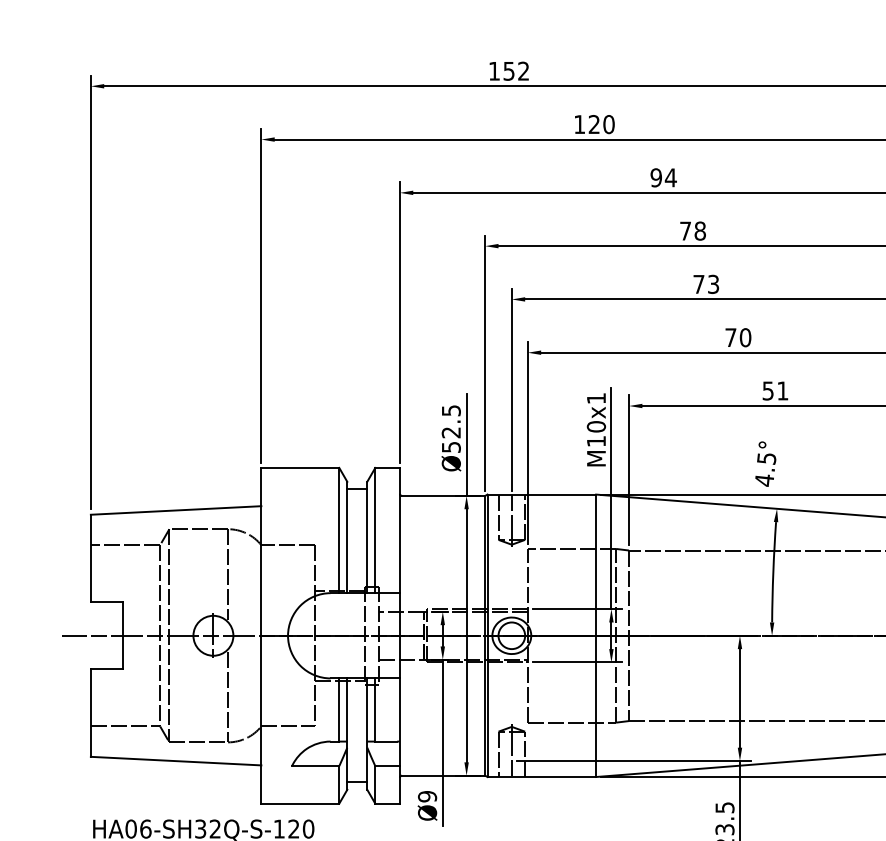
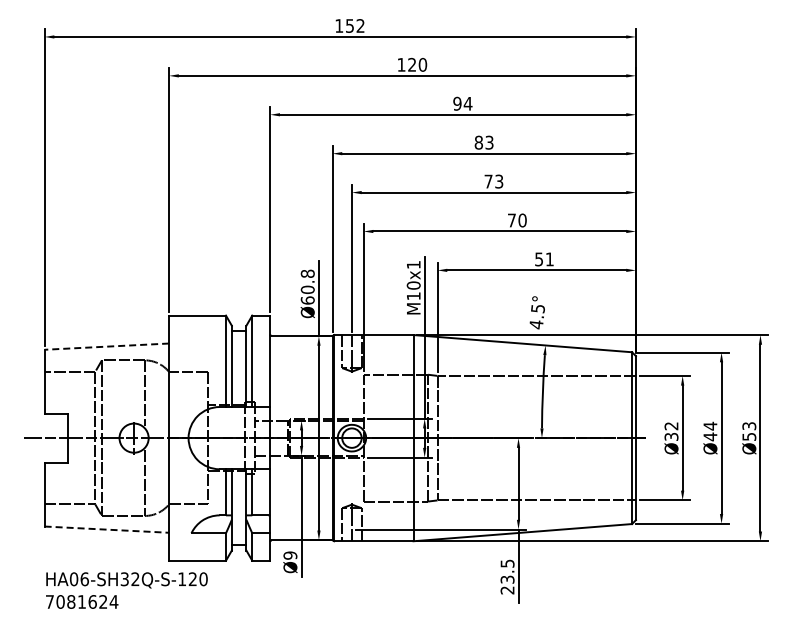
text: (691, 230) -> (483, 142), 78 -> 83
text: (450, 428) -> (307, 286), Ø52.5 -> Ø60.8
line: (175, 510) -> (106, 346), solid -> dashed
line: (176, 760) -> (107, 529), solid -> dashed

